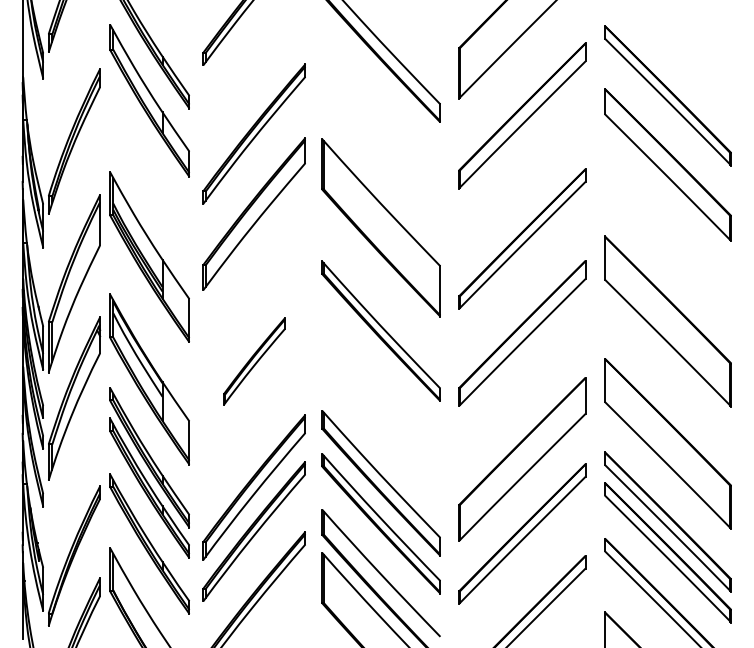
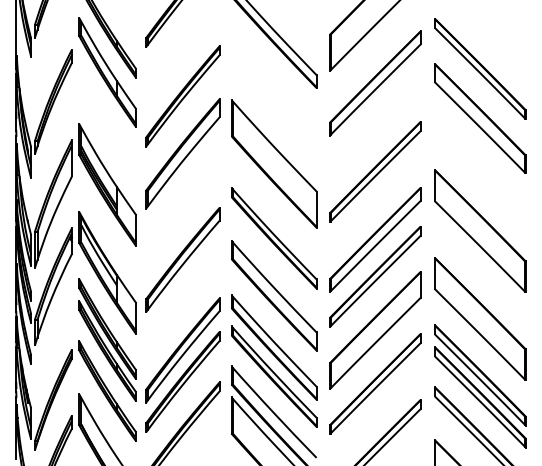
part: (253, 360) -> (182, 259), size x1.67
part: (522, 384) -> (375, 276), added
part: (381, 410) -> (274, 295), added

